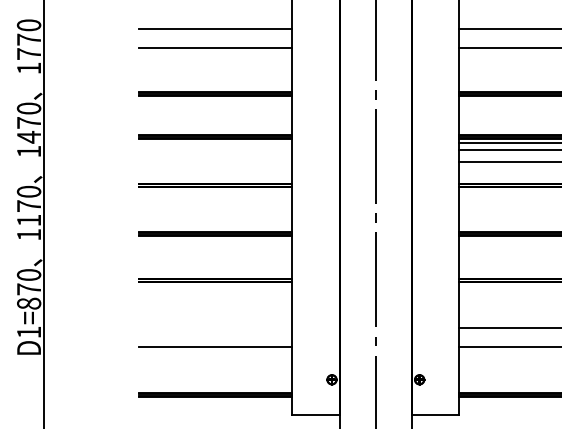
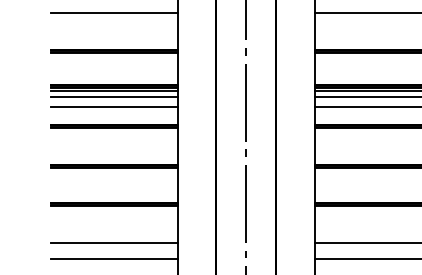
line: (215, 142) -> (114, 91), added
line: (215, 149) -> (114, 96), added
line: (215, 161) -> (114, 106), added
line: (215, 327) -> (114, 243), added

